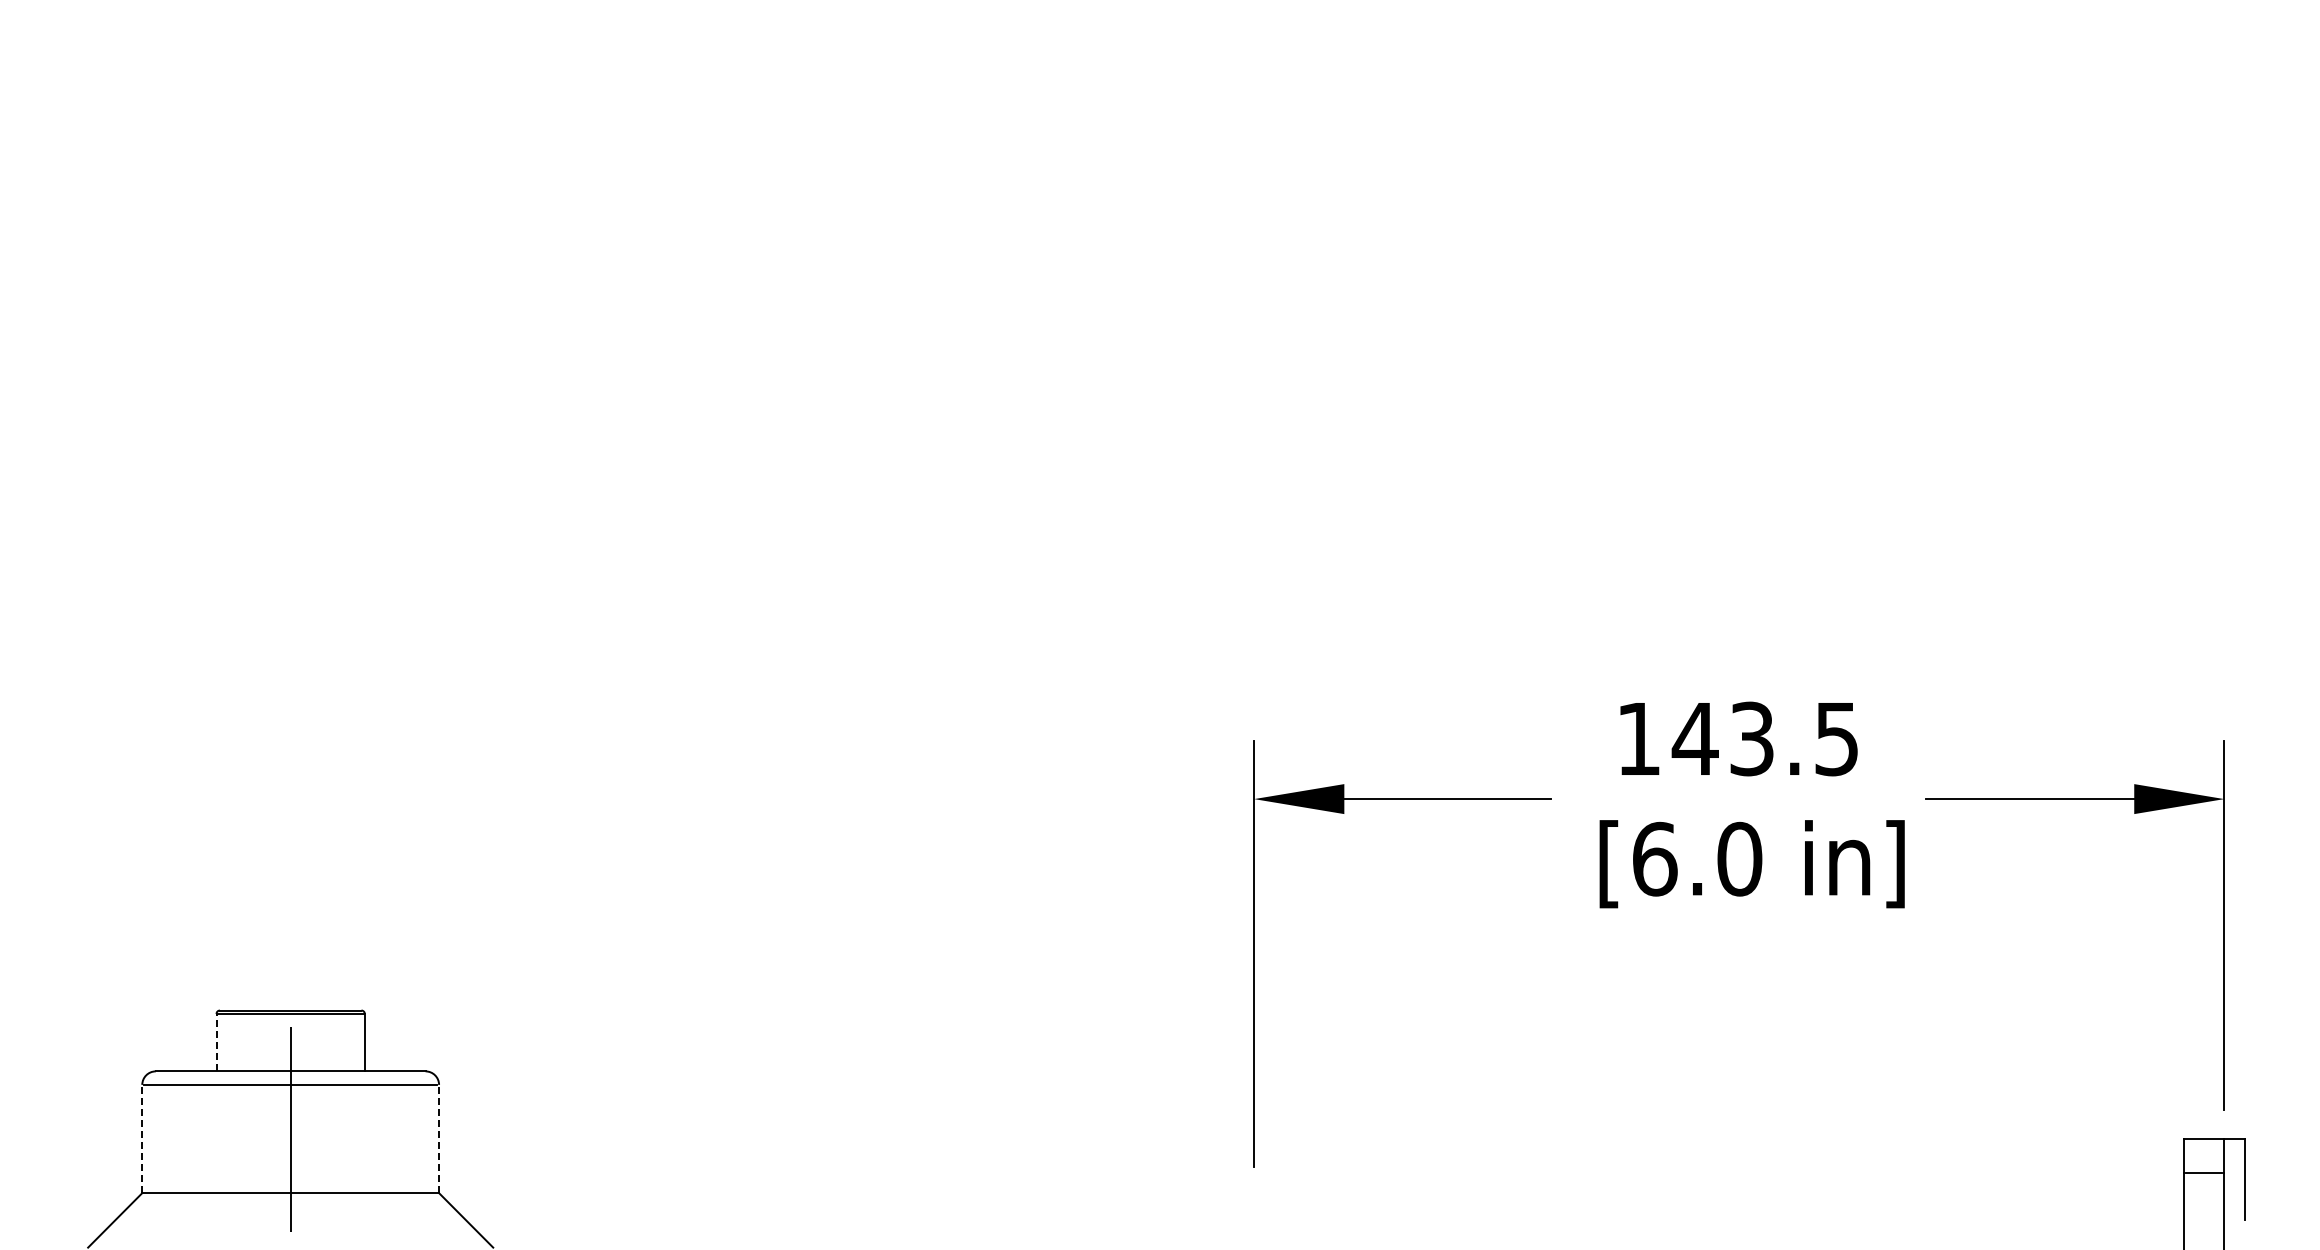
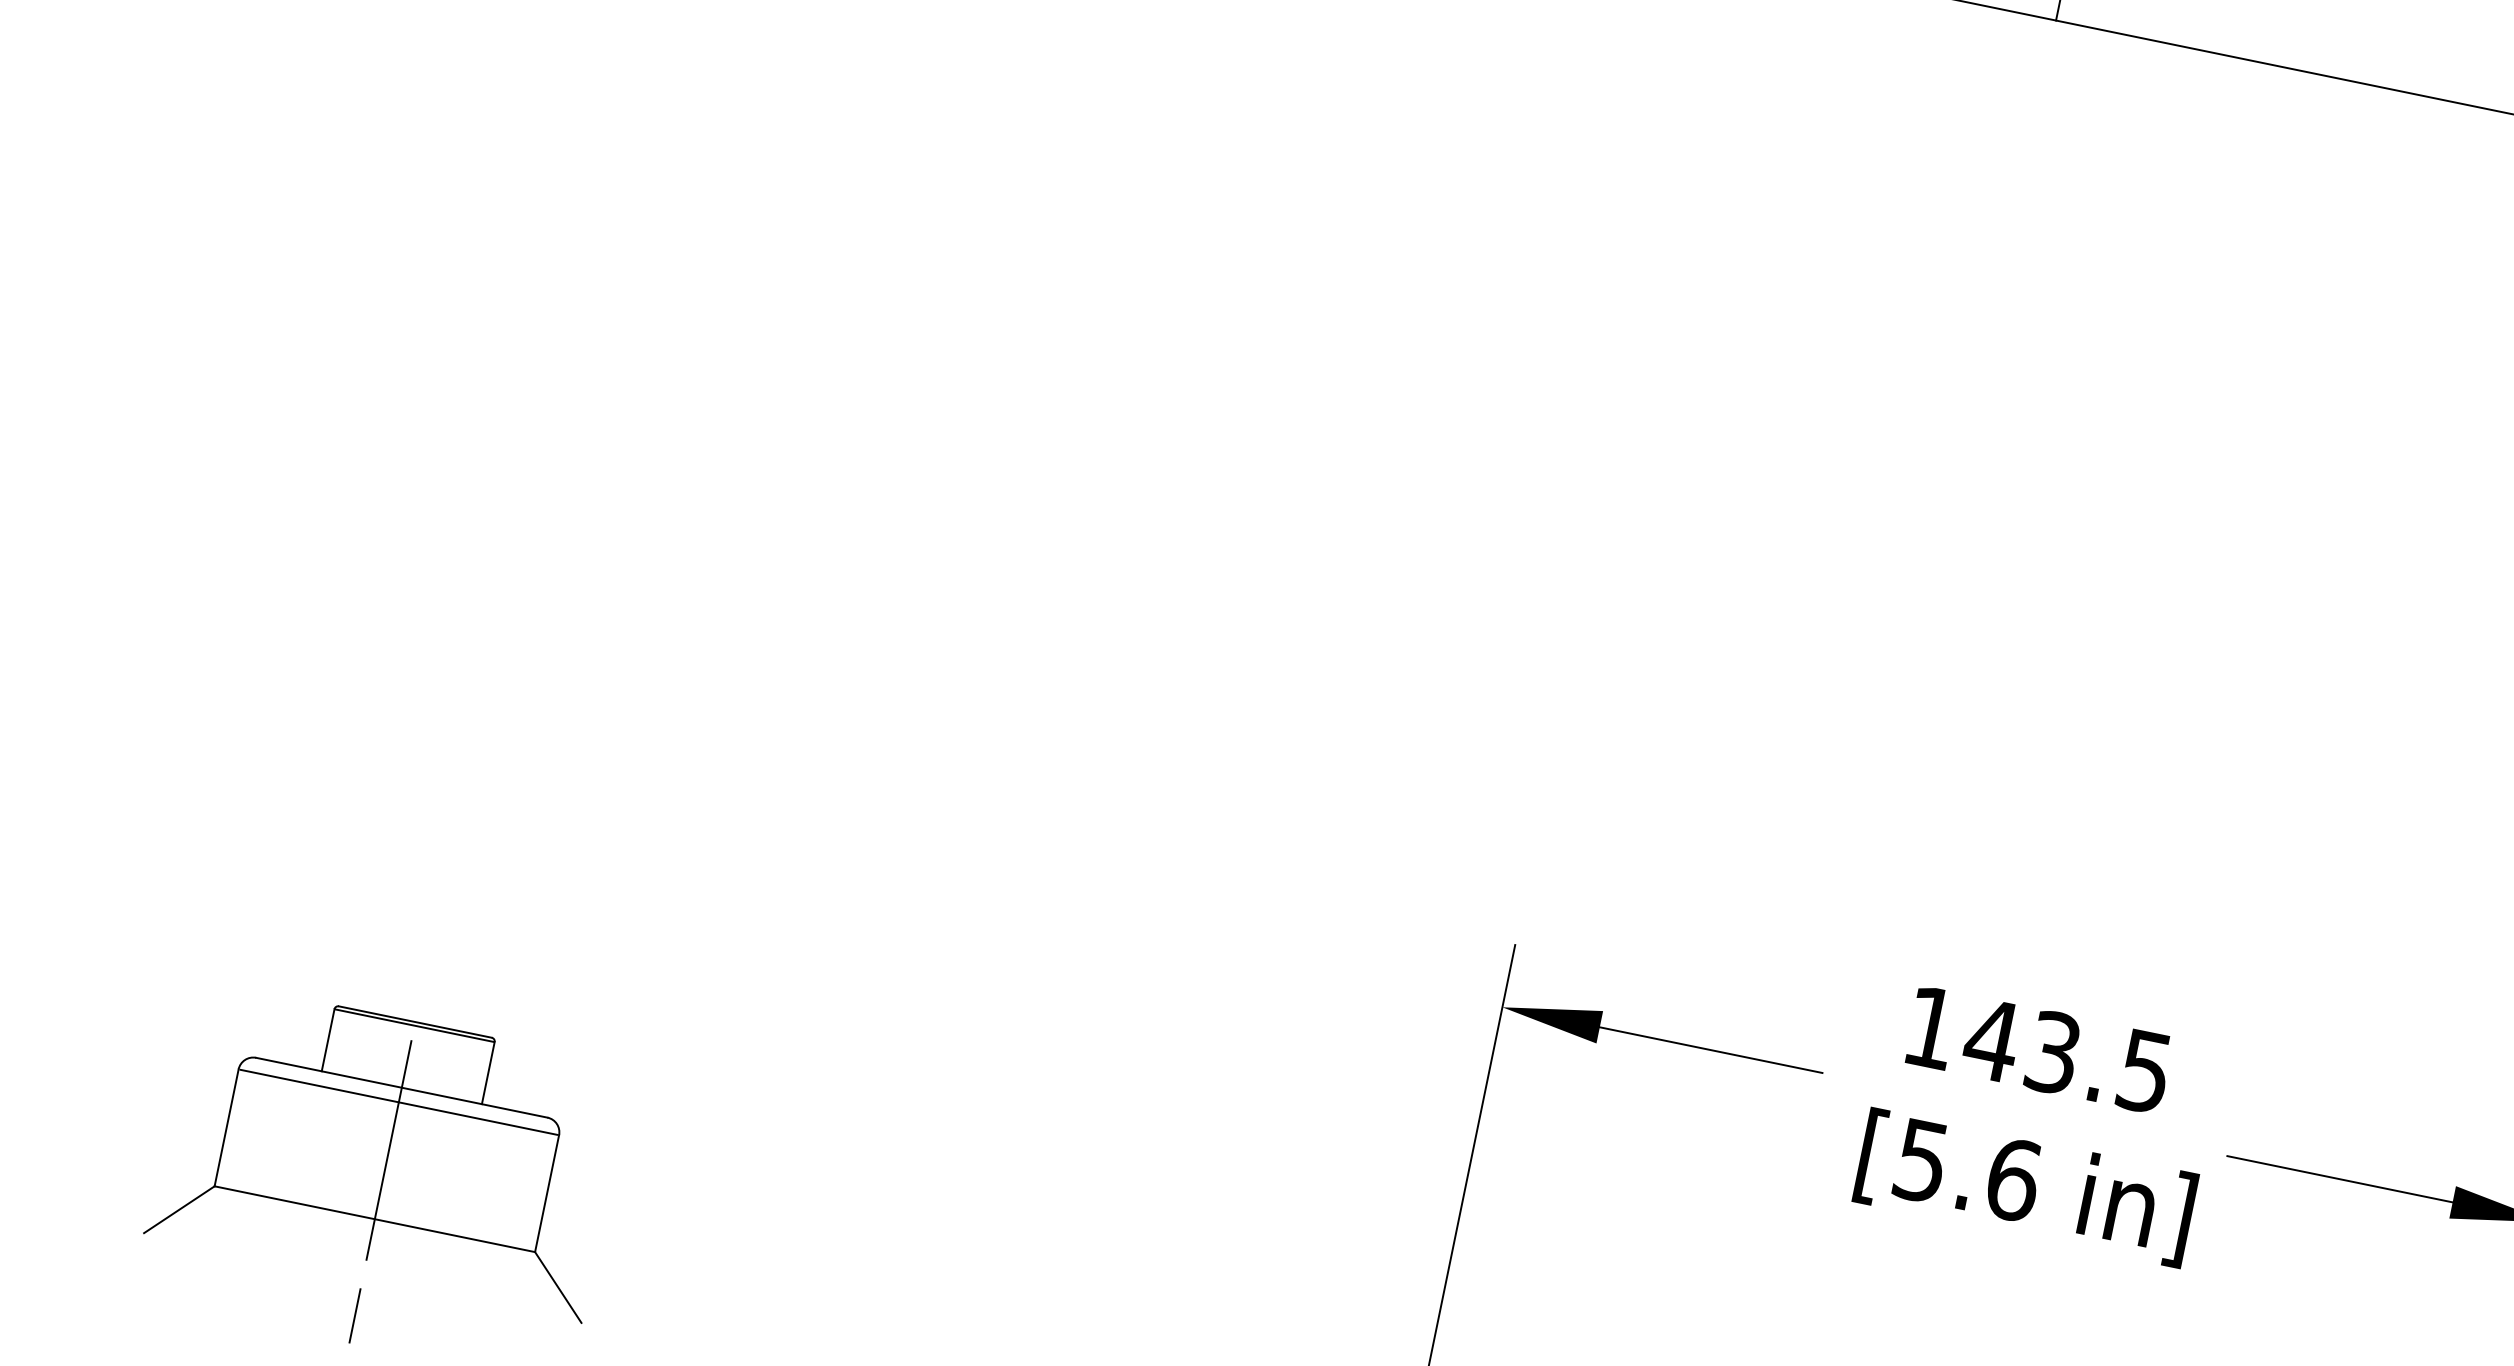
text: (1697, 858) -> (1967, 1169), [6.0 -> [5.6
line: (216, 1042) -> (328, 1040), dashed -> solid
line: (142, 1138) -> (226, 1127), dashed -> solid
line: (439, 1138) -> (547, 1193), dashed -> solid

